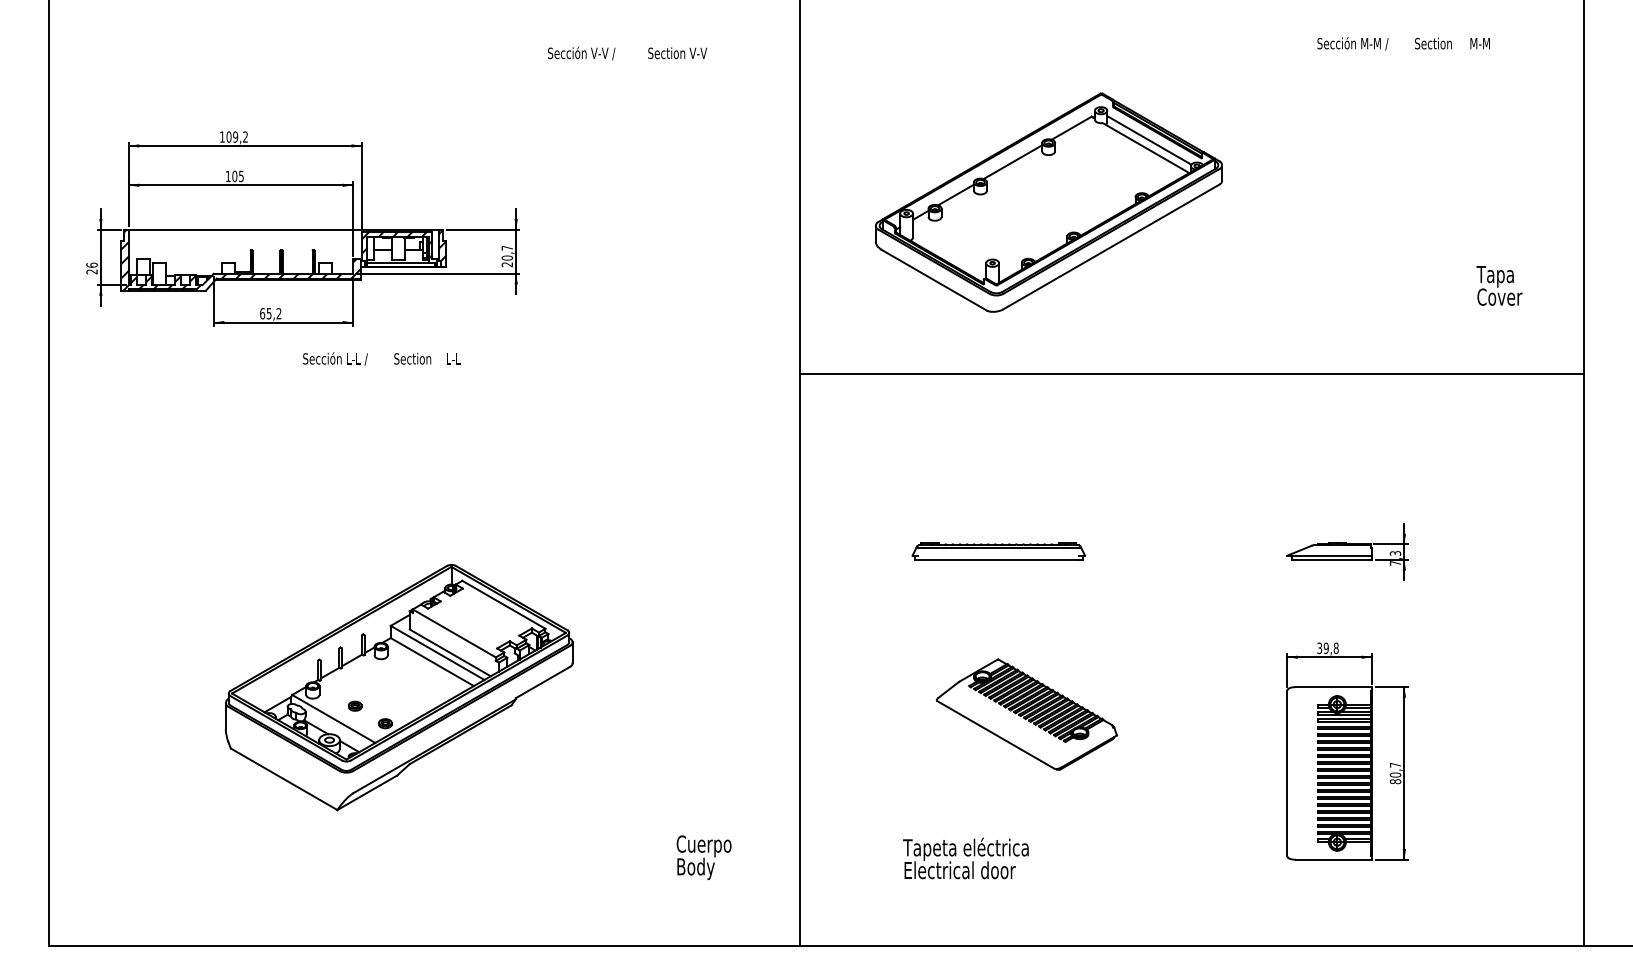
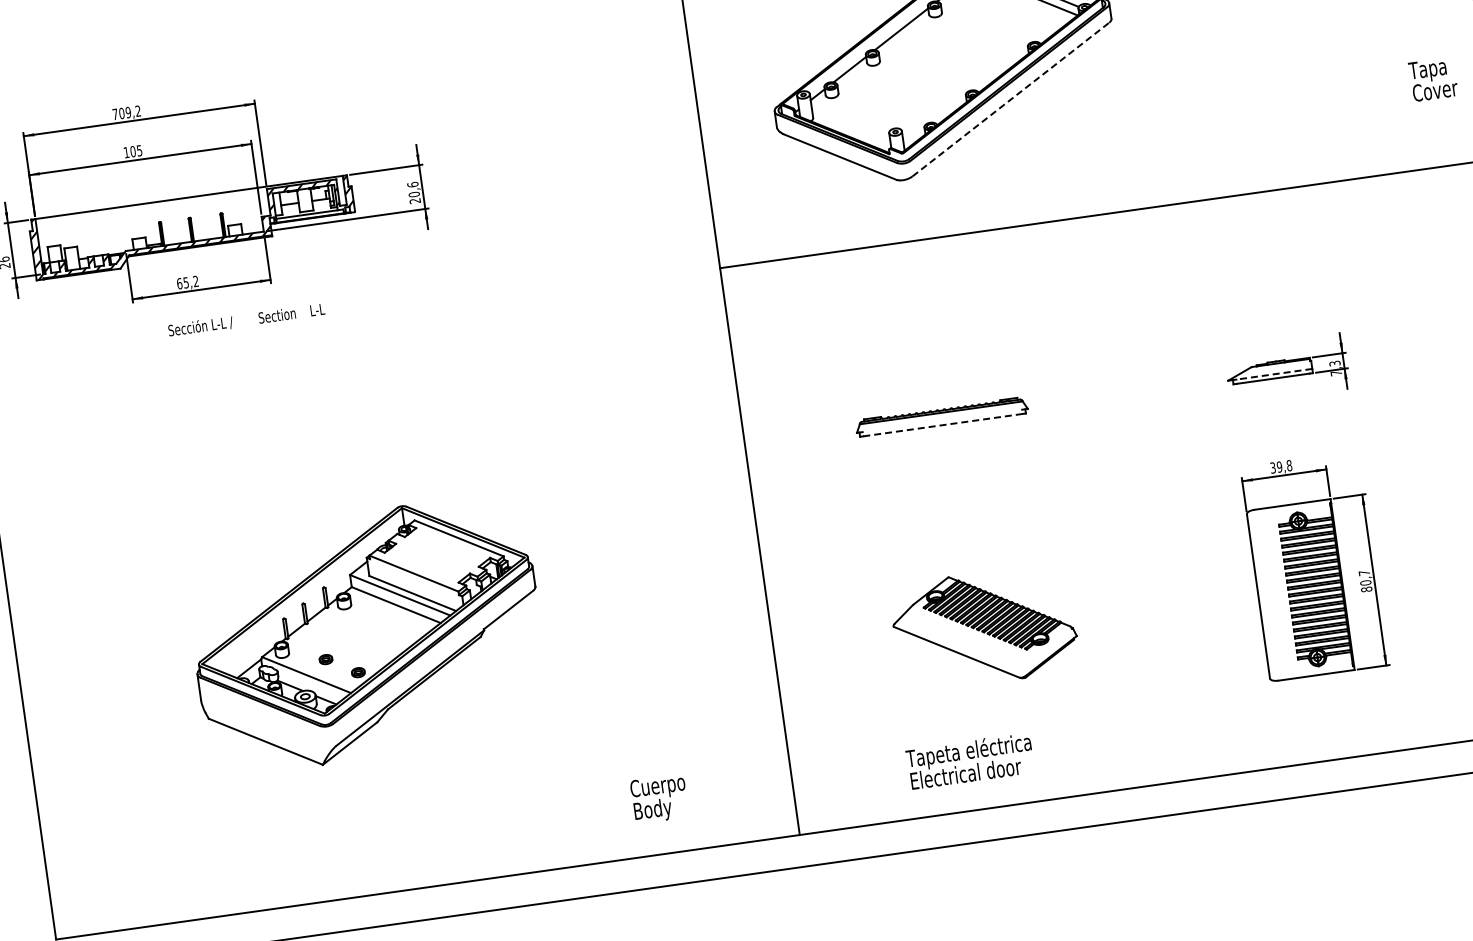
text: (222, 136) -> (115, 113), 109,2 -> 709,2
text: (507, 247) -> (413, 184), 20,7 -> 20,6
line: (1111, 247) -> (1011, 100), solid -> dashed
text: (1499, 285) -> (1433, 79), moved
text: (381, 358) -> (246, 319), moved
line: (1333, 555) -> (1273, 374), solid -> dashed
line: (998, 559) -> (942, 424), solid -> dashed
part: (1026, 714) -> (984, 627), moved
text: (703, 857) -> (658, 798), moved
text: (965, 858) -> (969, 761), moved

